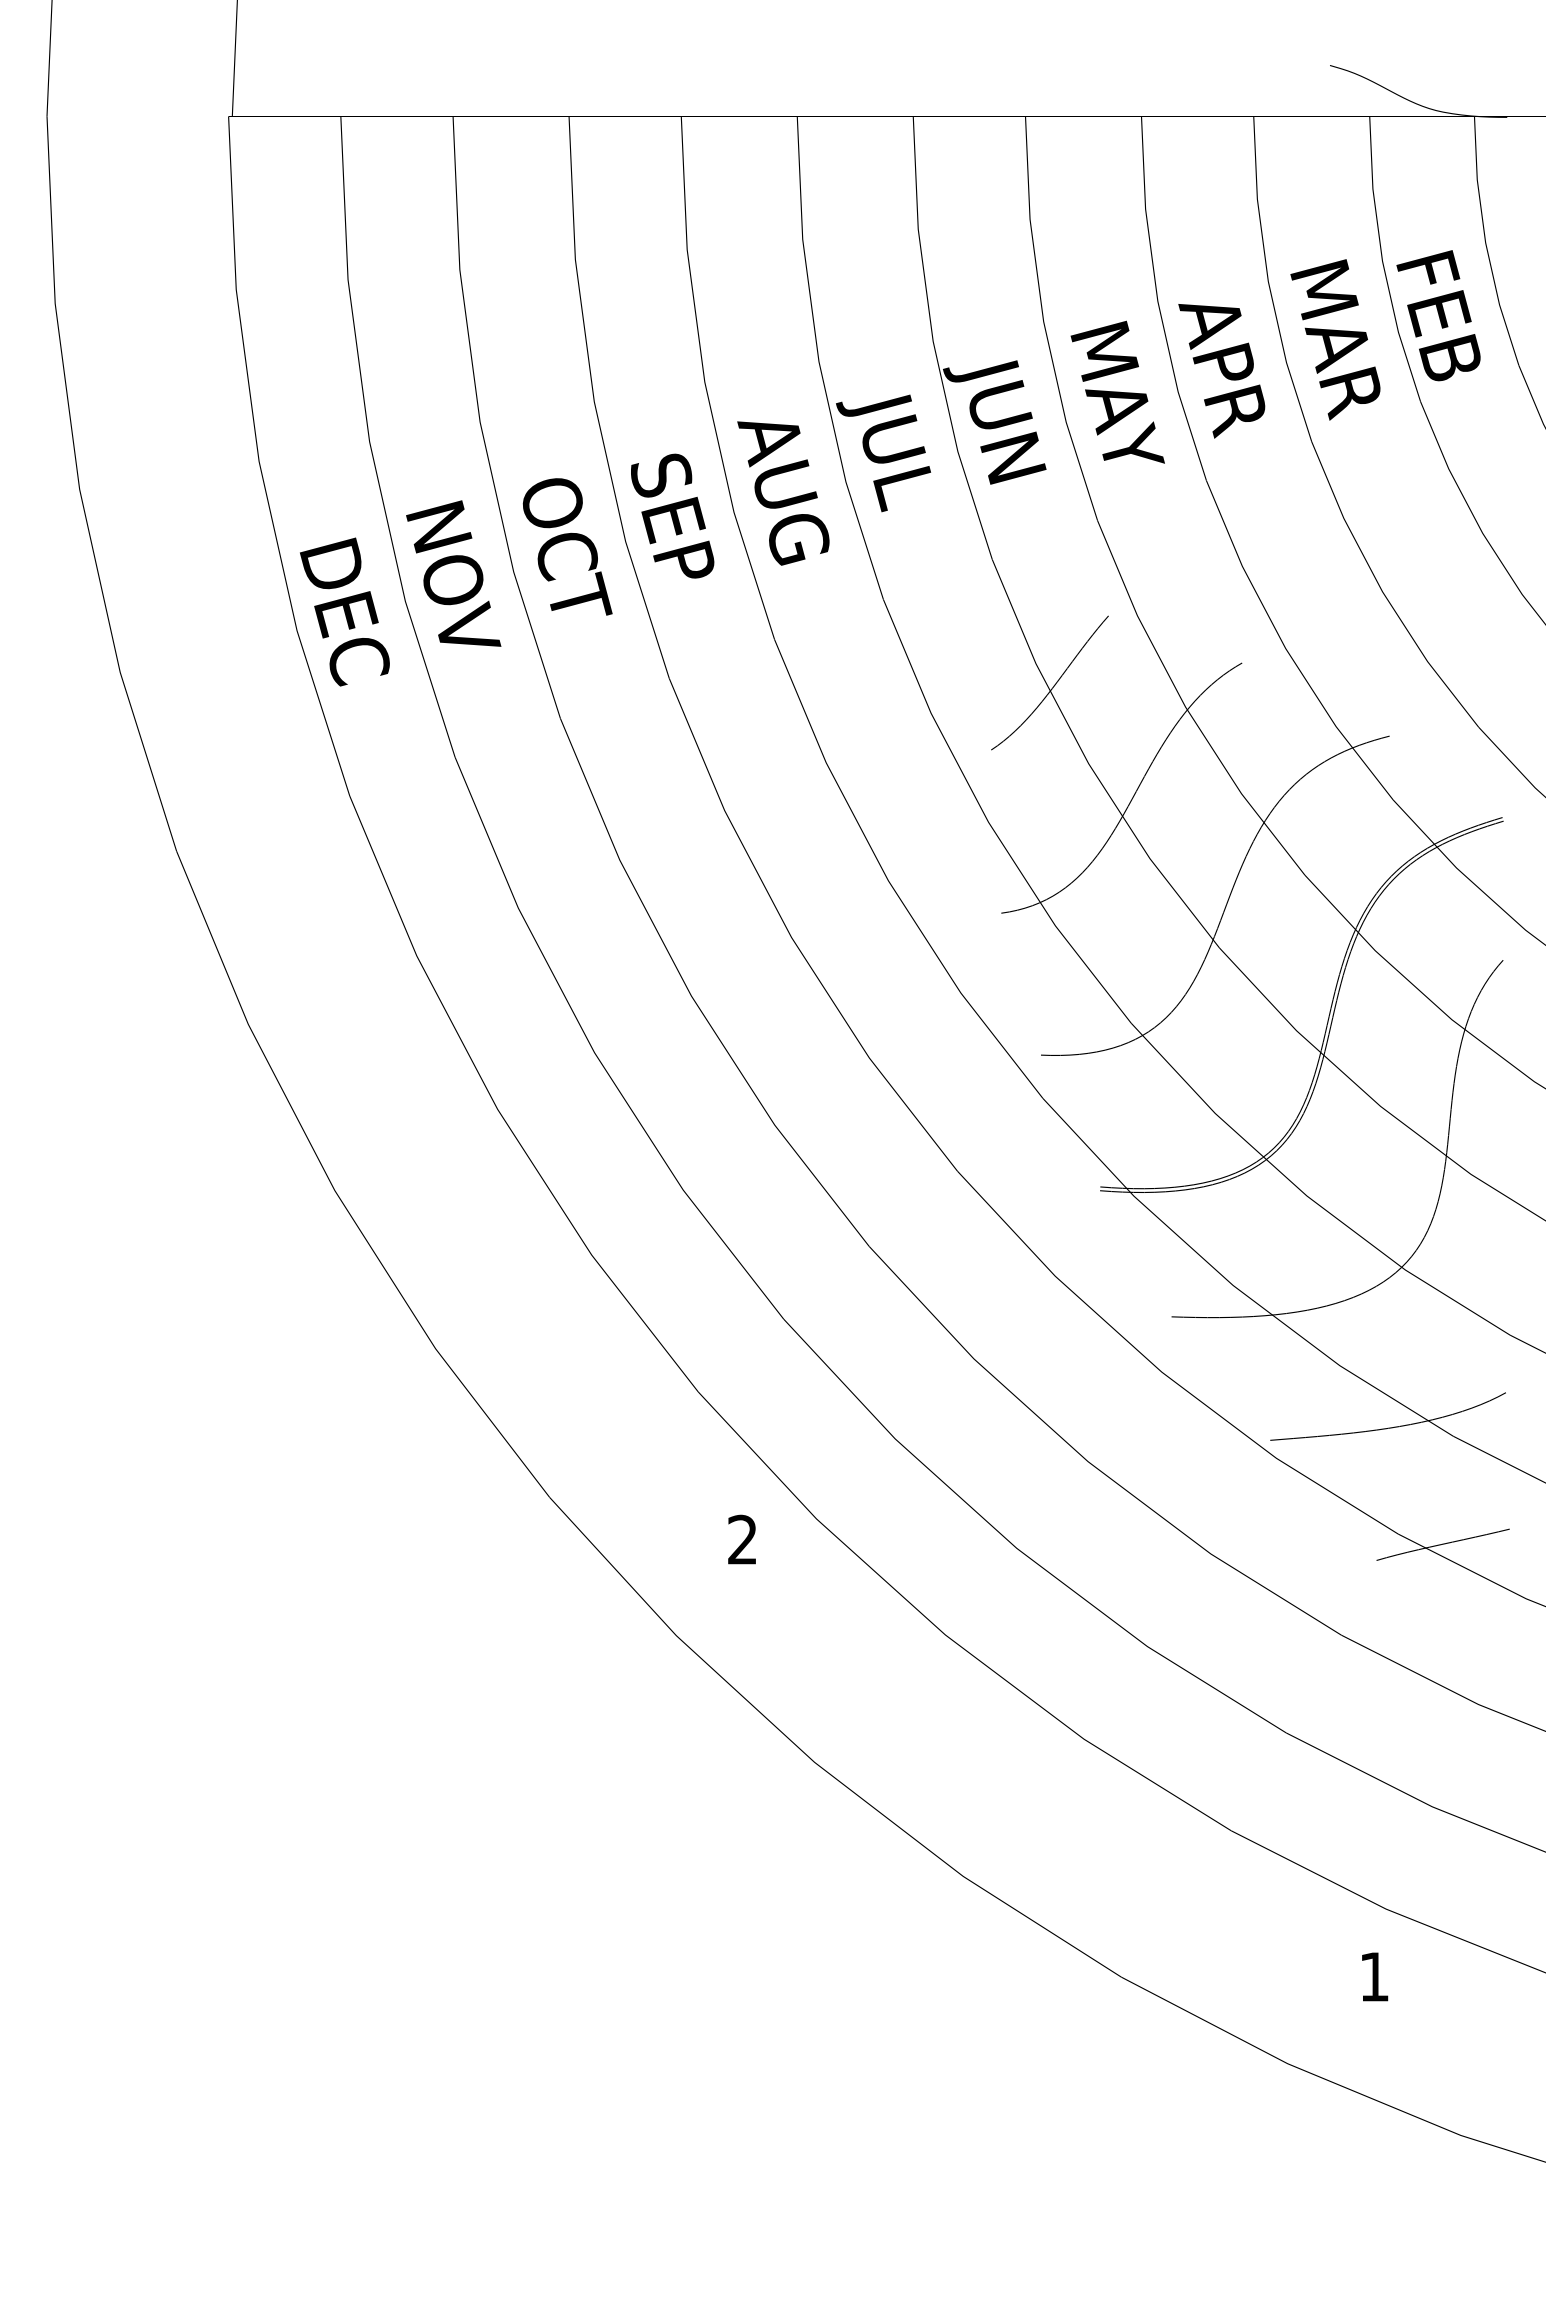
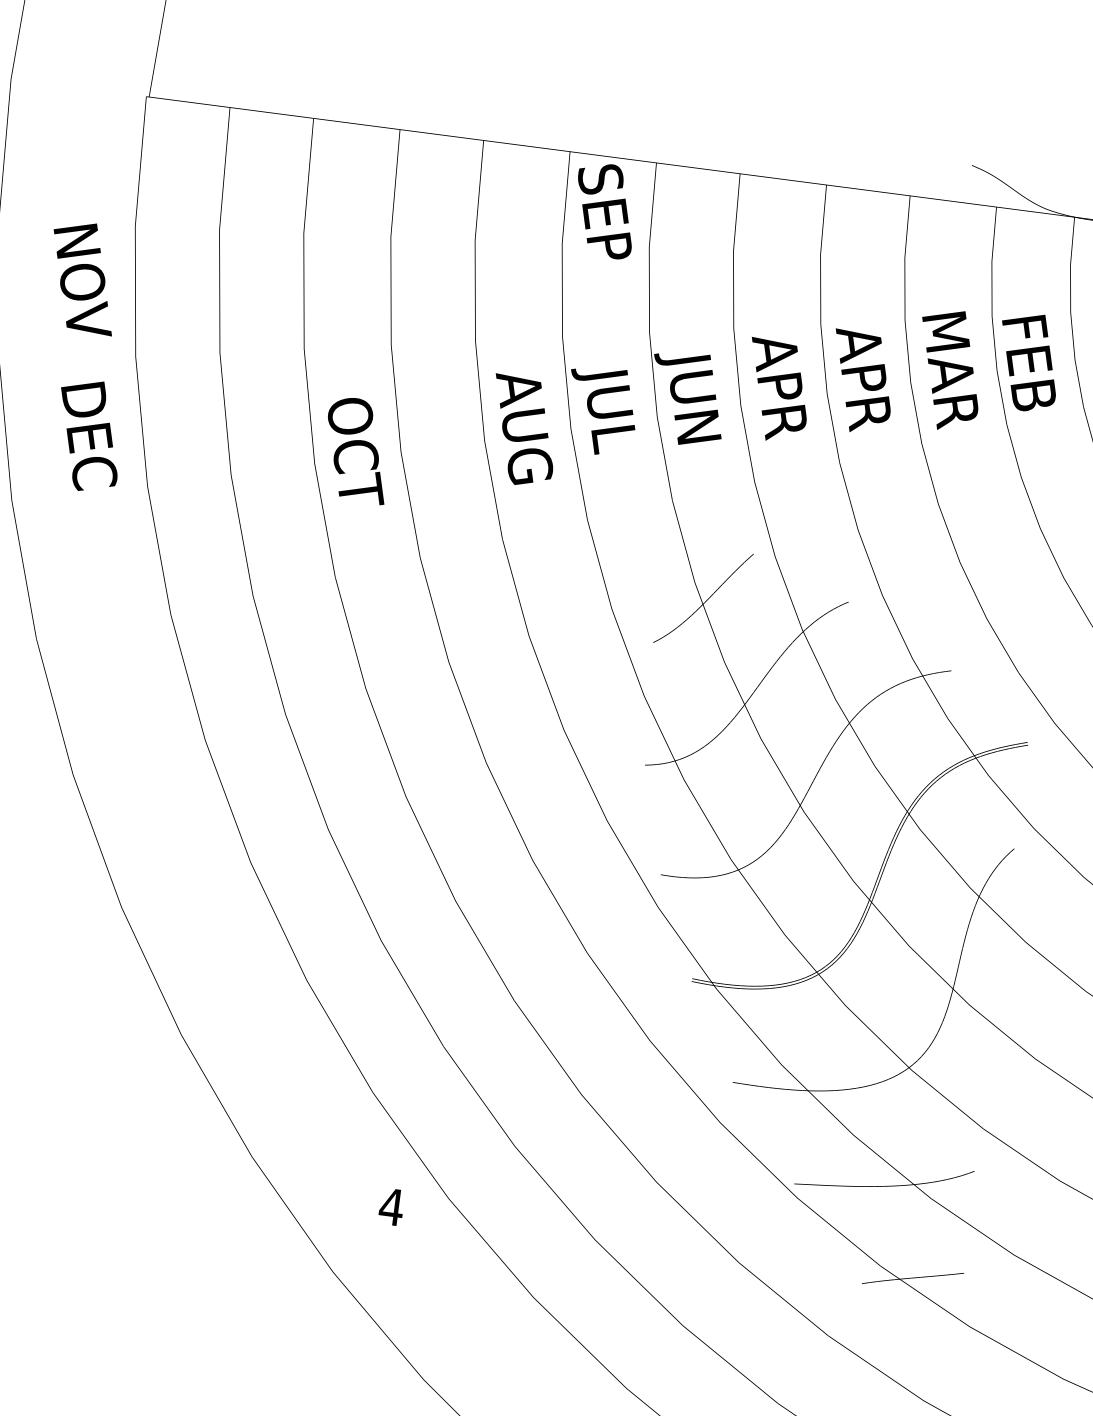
text: (1116, 392) -> (781, 388), MAY -> APR
text: (672, 515) -> (605, 210), moved
text: (453, 573) -> (83, 277), moved
text: (344, 611) -> (88, 435), moved
text: (742, 1539) -> (391, 1206), 2 -> 4

